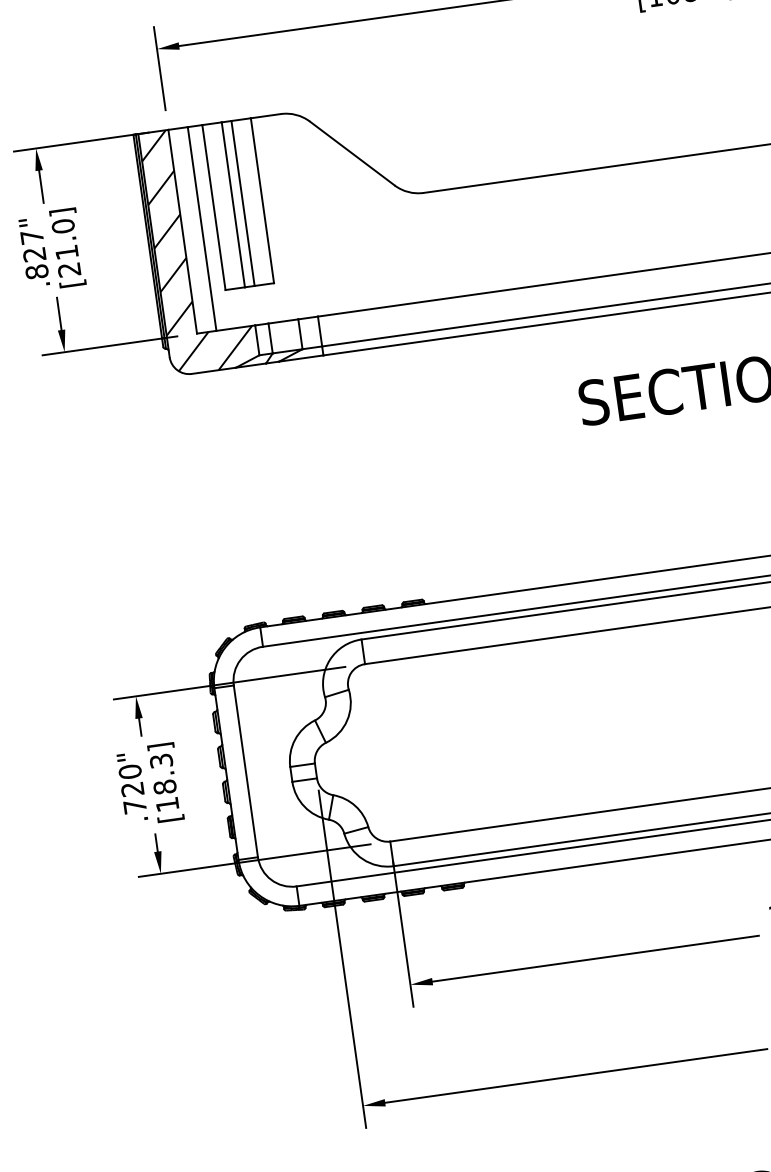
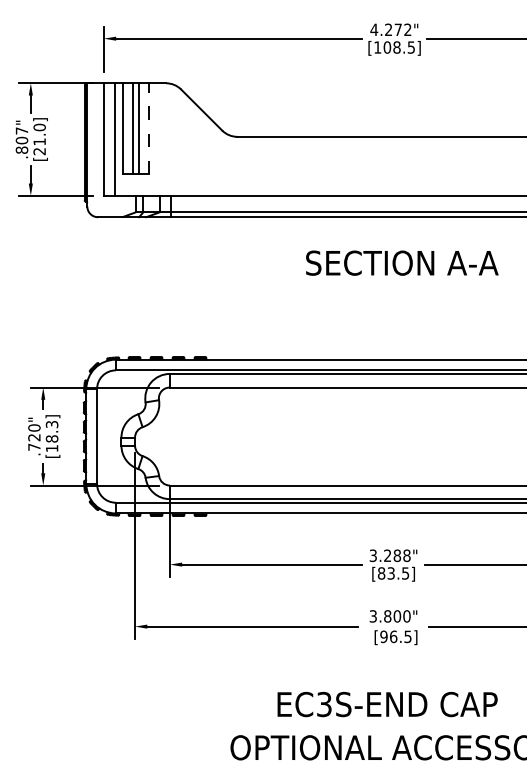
line: (262, 200) -> (149, 128), solid -> dashed
hatch: (197, 249) -> (110, 150), removed
text: (33, 254) -> (21, 140), .827" -> .807"

